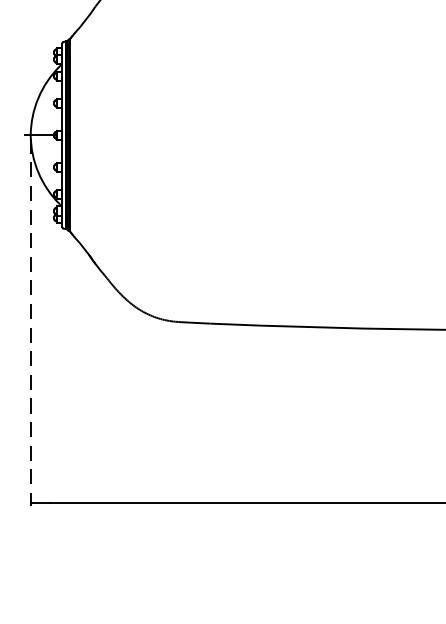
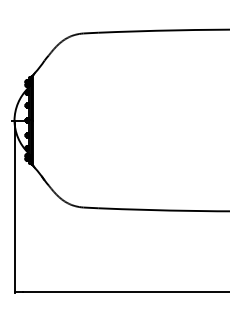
line: (30, 321) -> (14, 207), dashed -> solid

